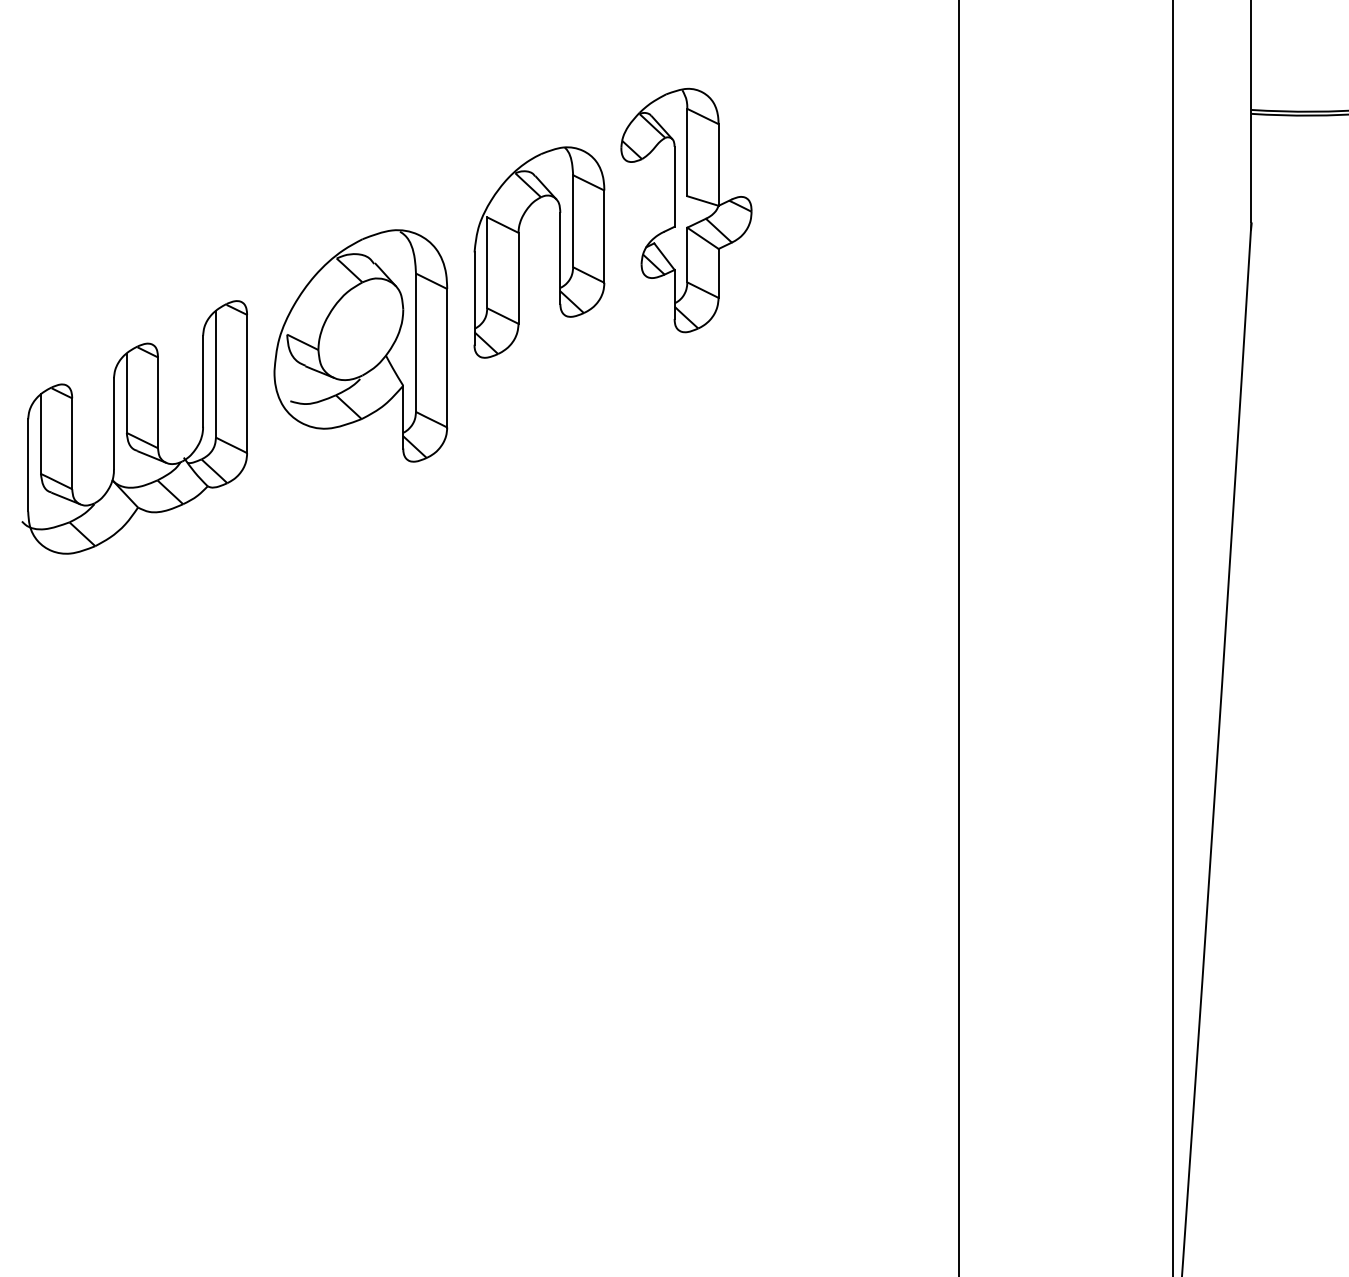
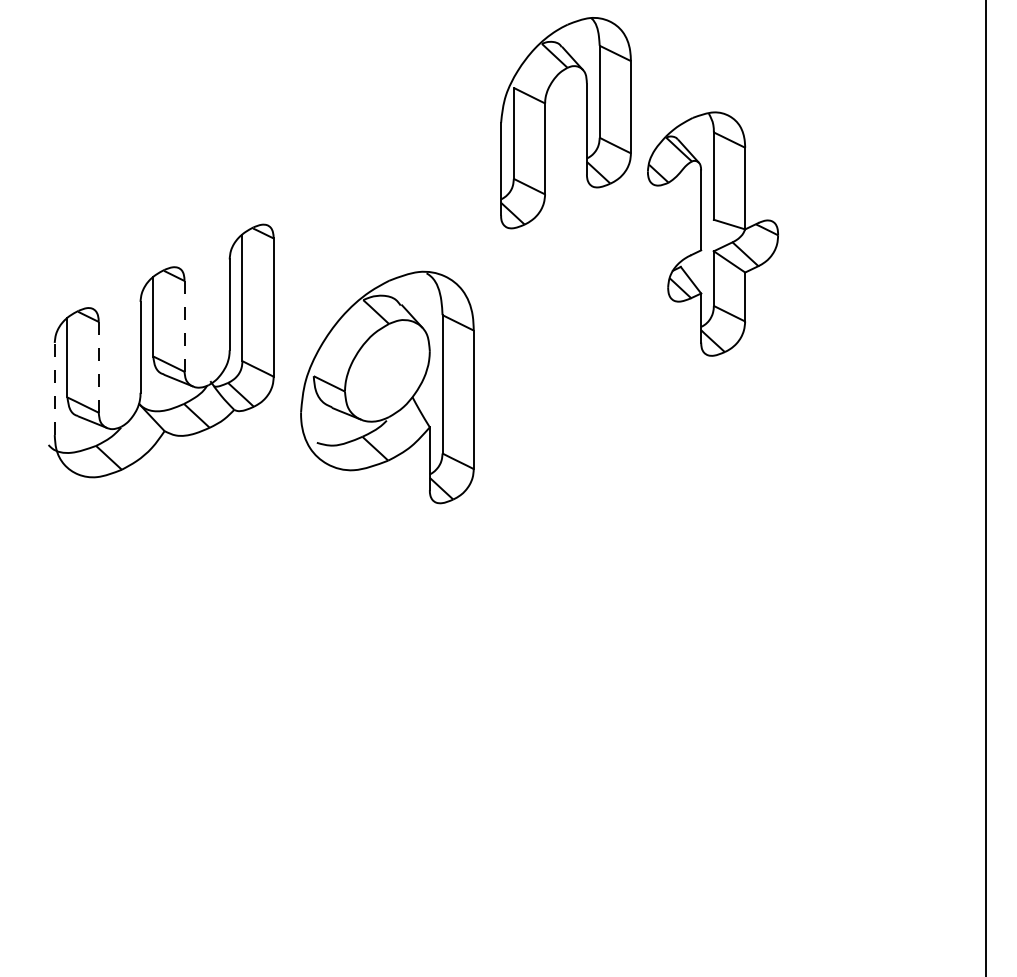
part: (686, 210) -> (713, 234), moved
part: (519, 252) -> (546, 123), moved
part: (360, 345) -> (387, 387), moved
line: (158, 403) -> (185, 327), solid -> dashed
line: (72, 444) -> (99, 368), solid -> dashed
line: (28, 464) -> (55, 388), solid -> dashed

